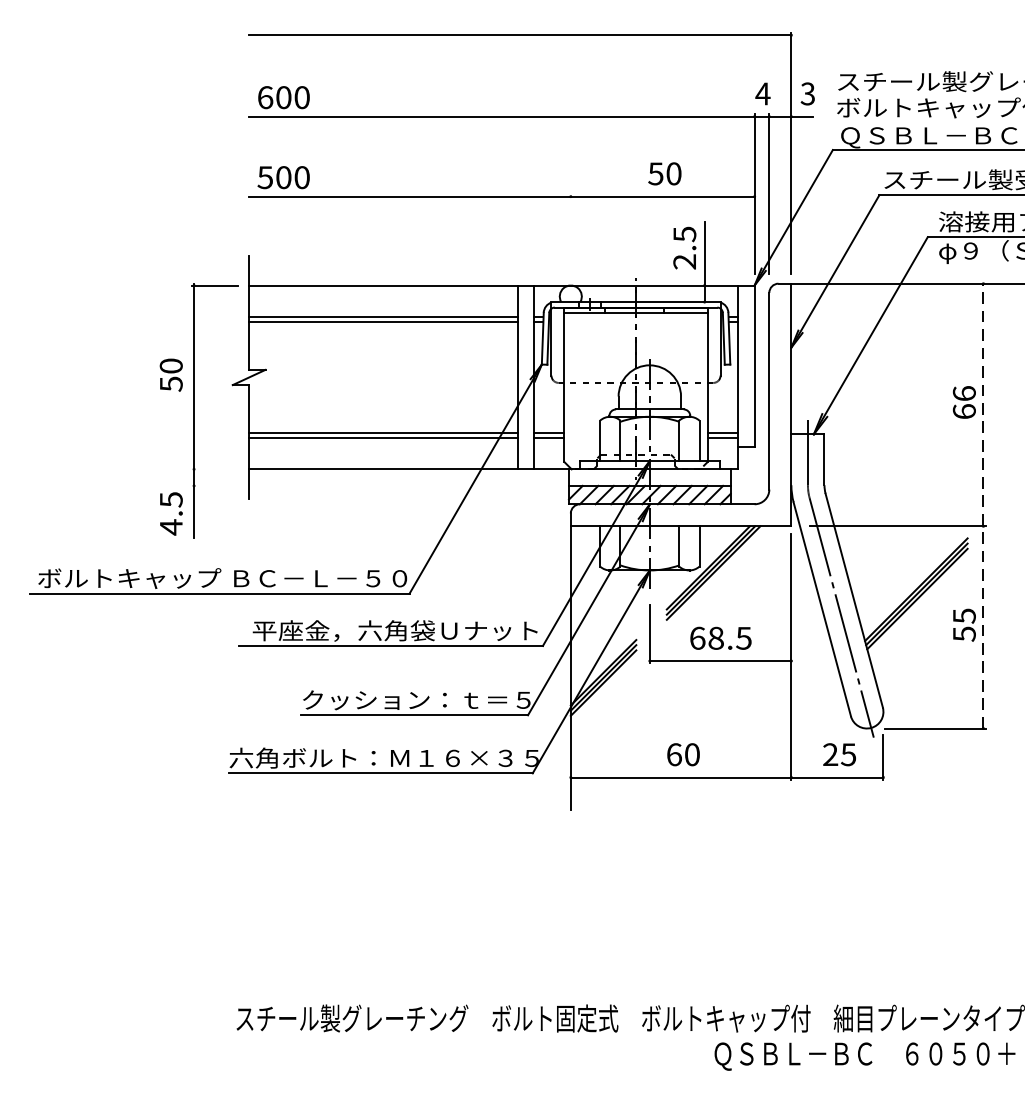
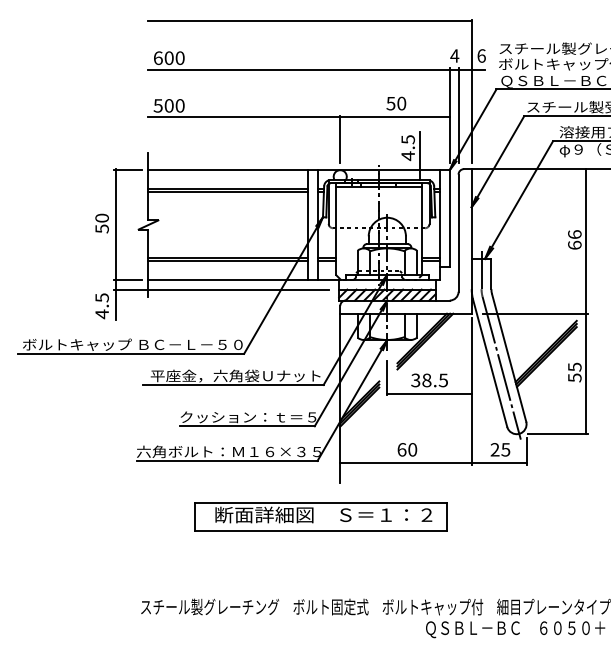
text: (807, 93) -> (481, 55), 3 -> 6
line: (571, 234) -> (340, 139), added
text: (683, 262) -> (407, 156), 2.5 -> 4.5
line: (215, 468) -> (128, 279), added
line: (371, 485) -> (221, 289), added
line: (983, 505) -> (586, 301), dashed -> solid
text: (697, 638) -> (415, 380), 68.5 -> 38.5
part: (537, 866) -> (320, 516), added

